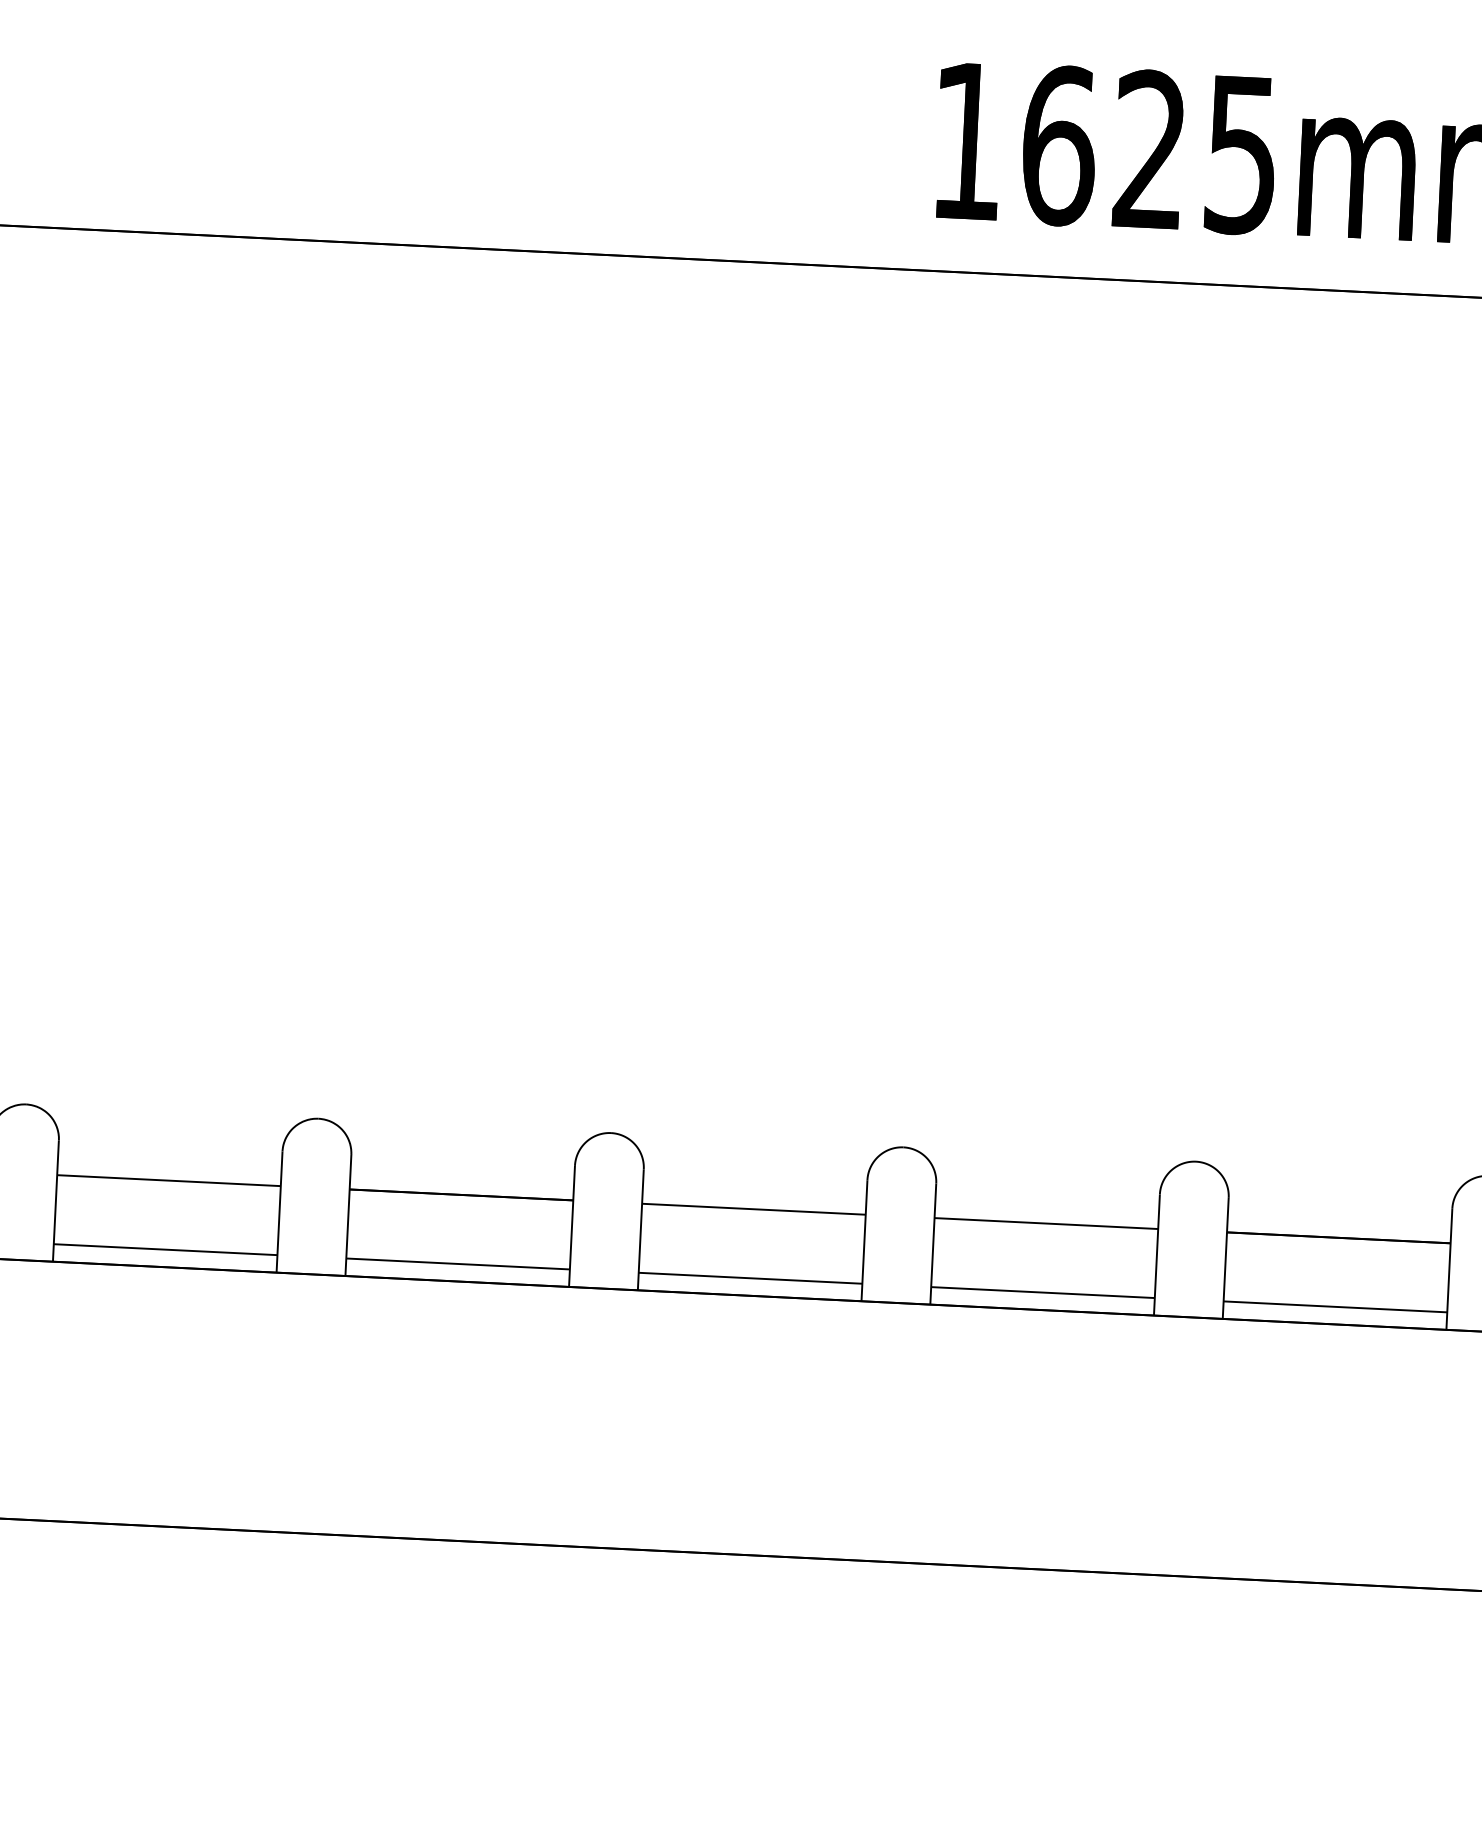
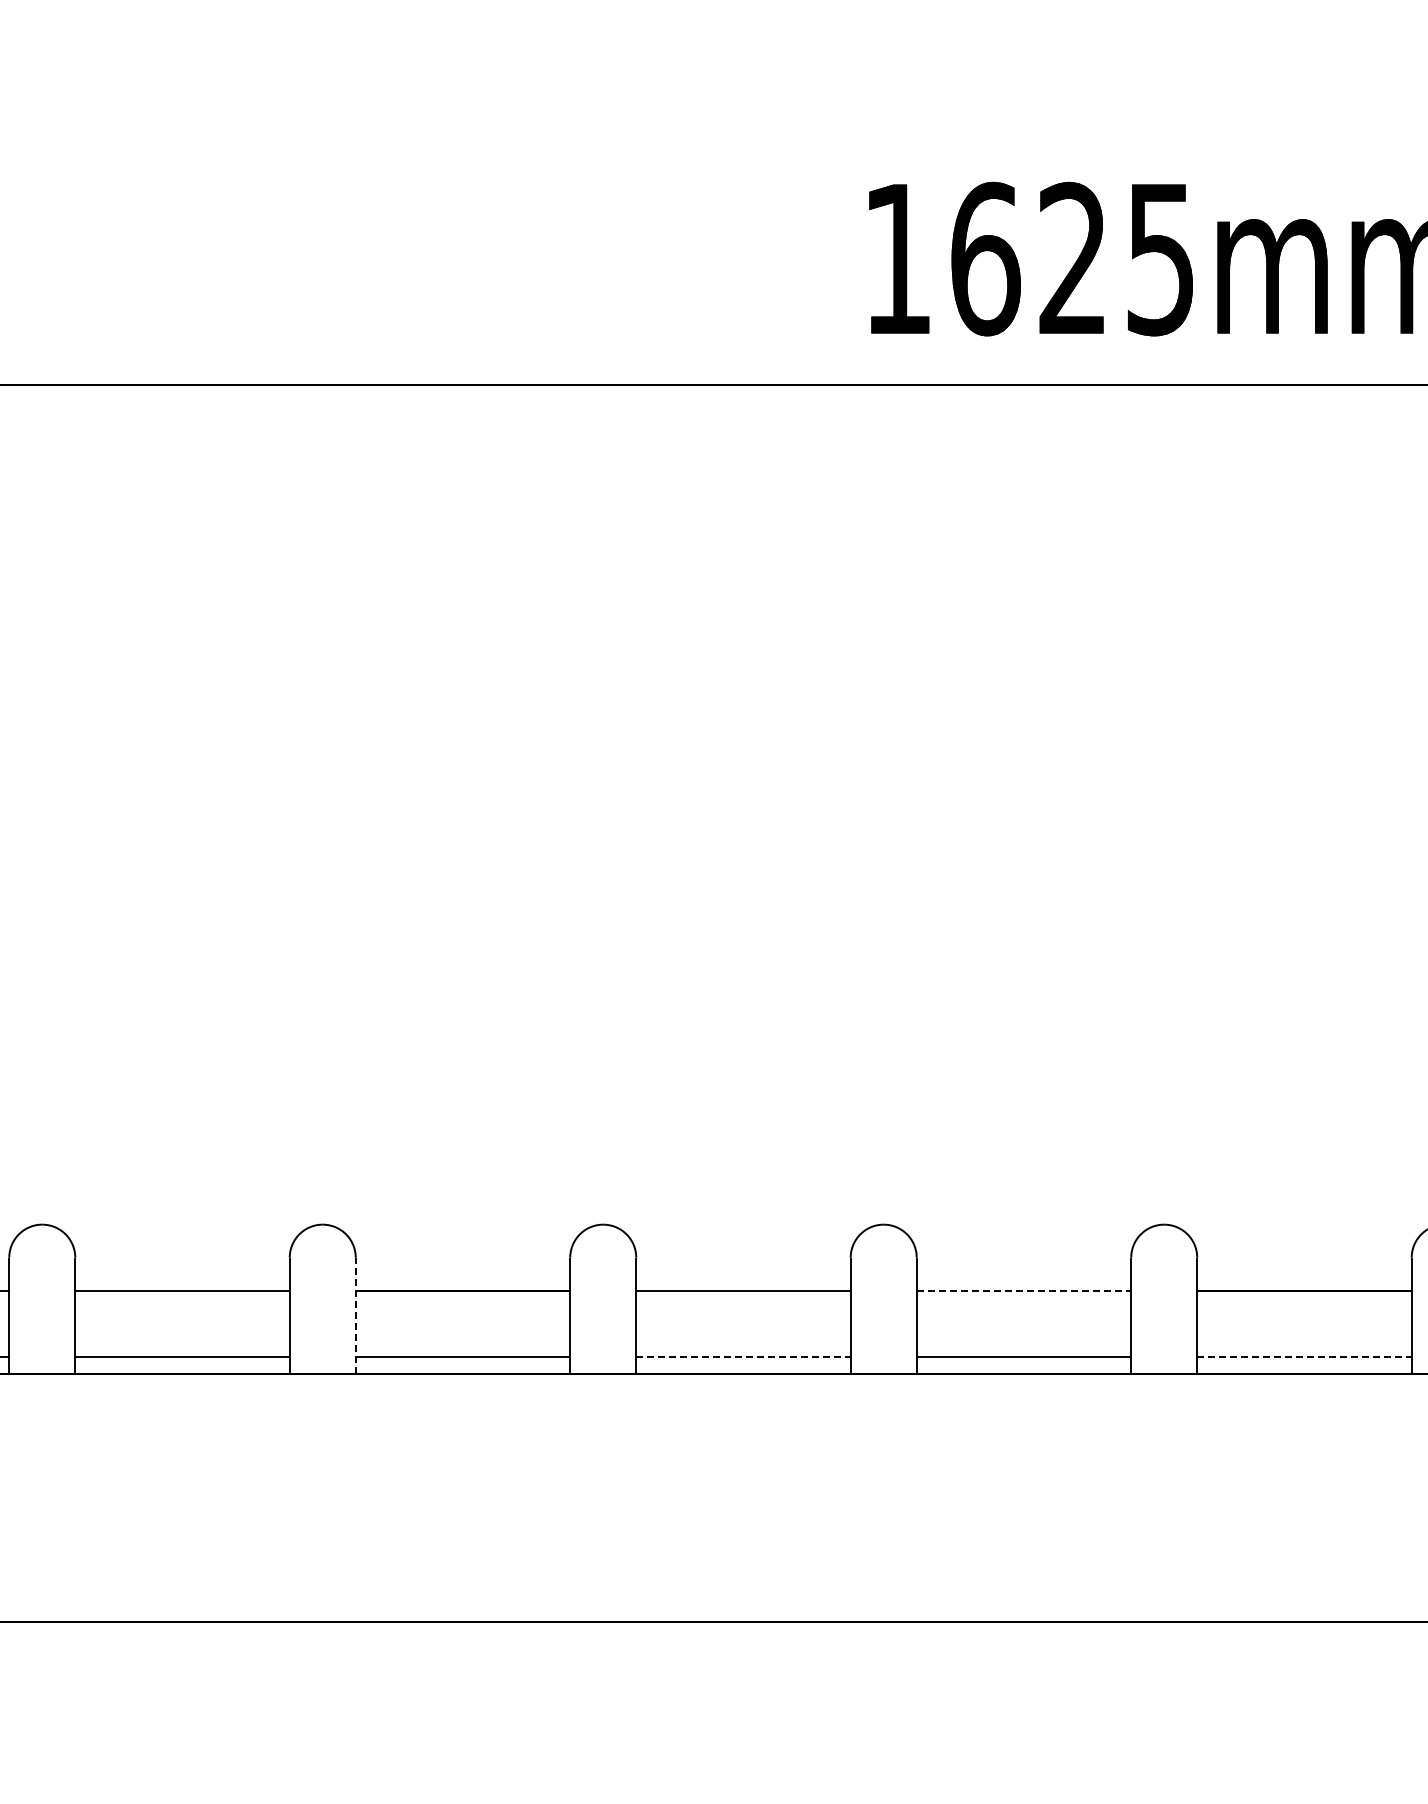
line: (348, 1215) -> (355, 1315), solid -> dashed
line: (1046, 1223) -> (1024, 1290), solid -> dashed
line: (750, 1278) -> (743, 1357), solid -> dashed
line: (1335, 1307) -> (1304, 1357), solid -> dashed

